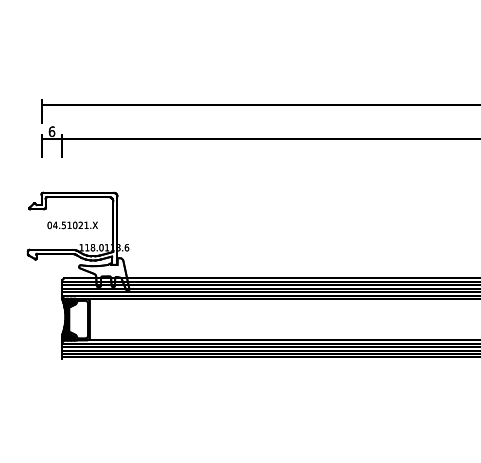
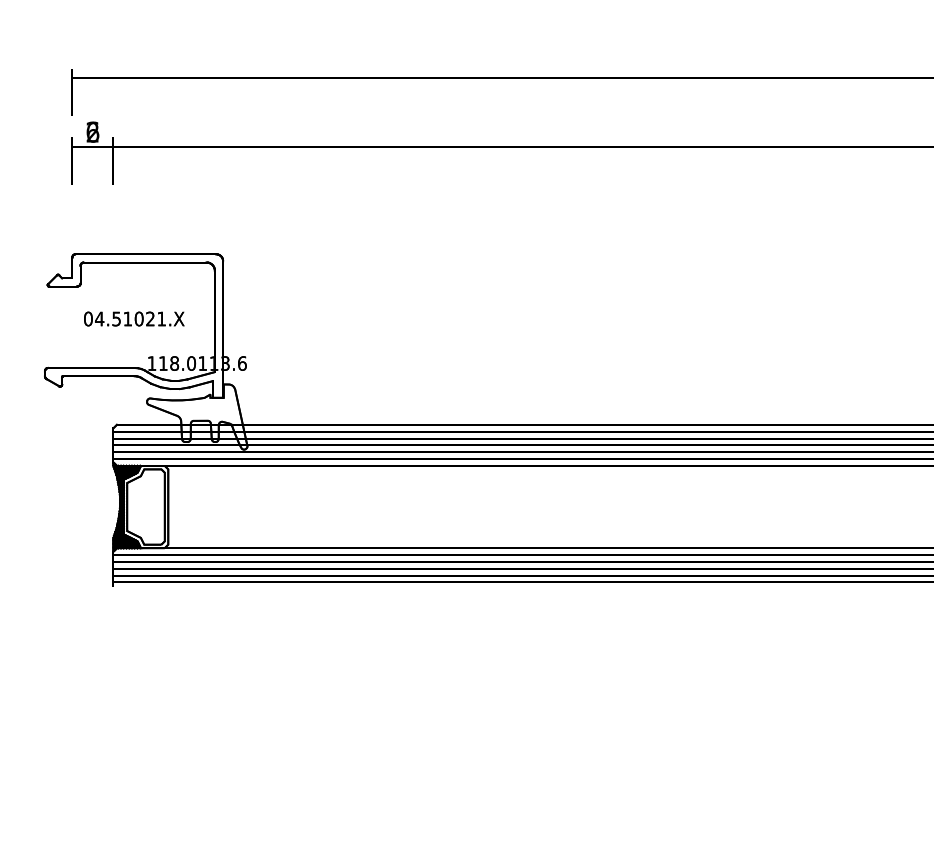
text: (51, 131) -> (91, 131), 6 -> 2

